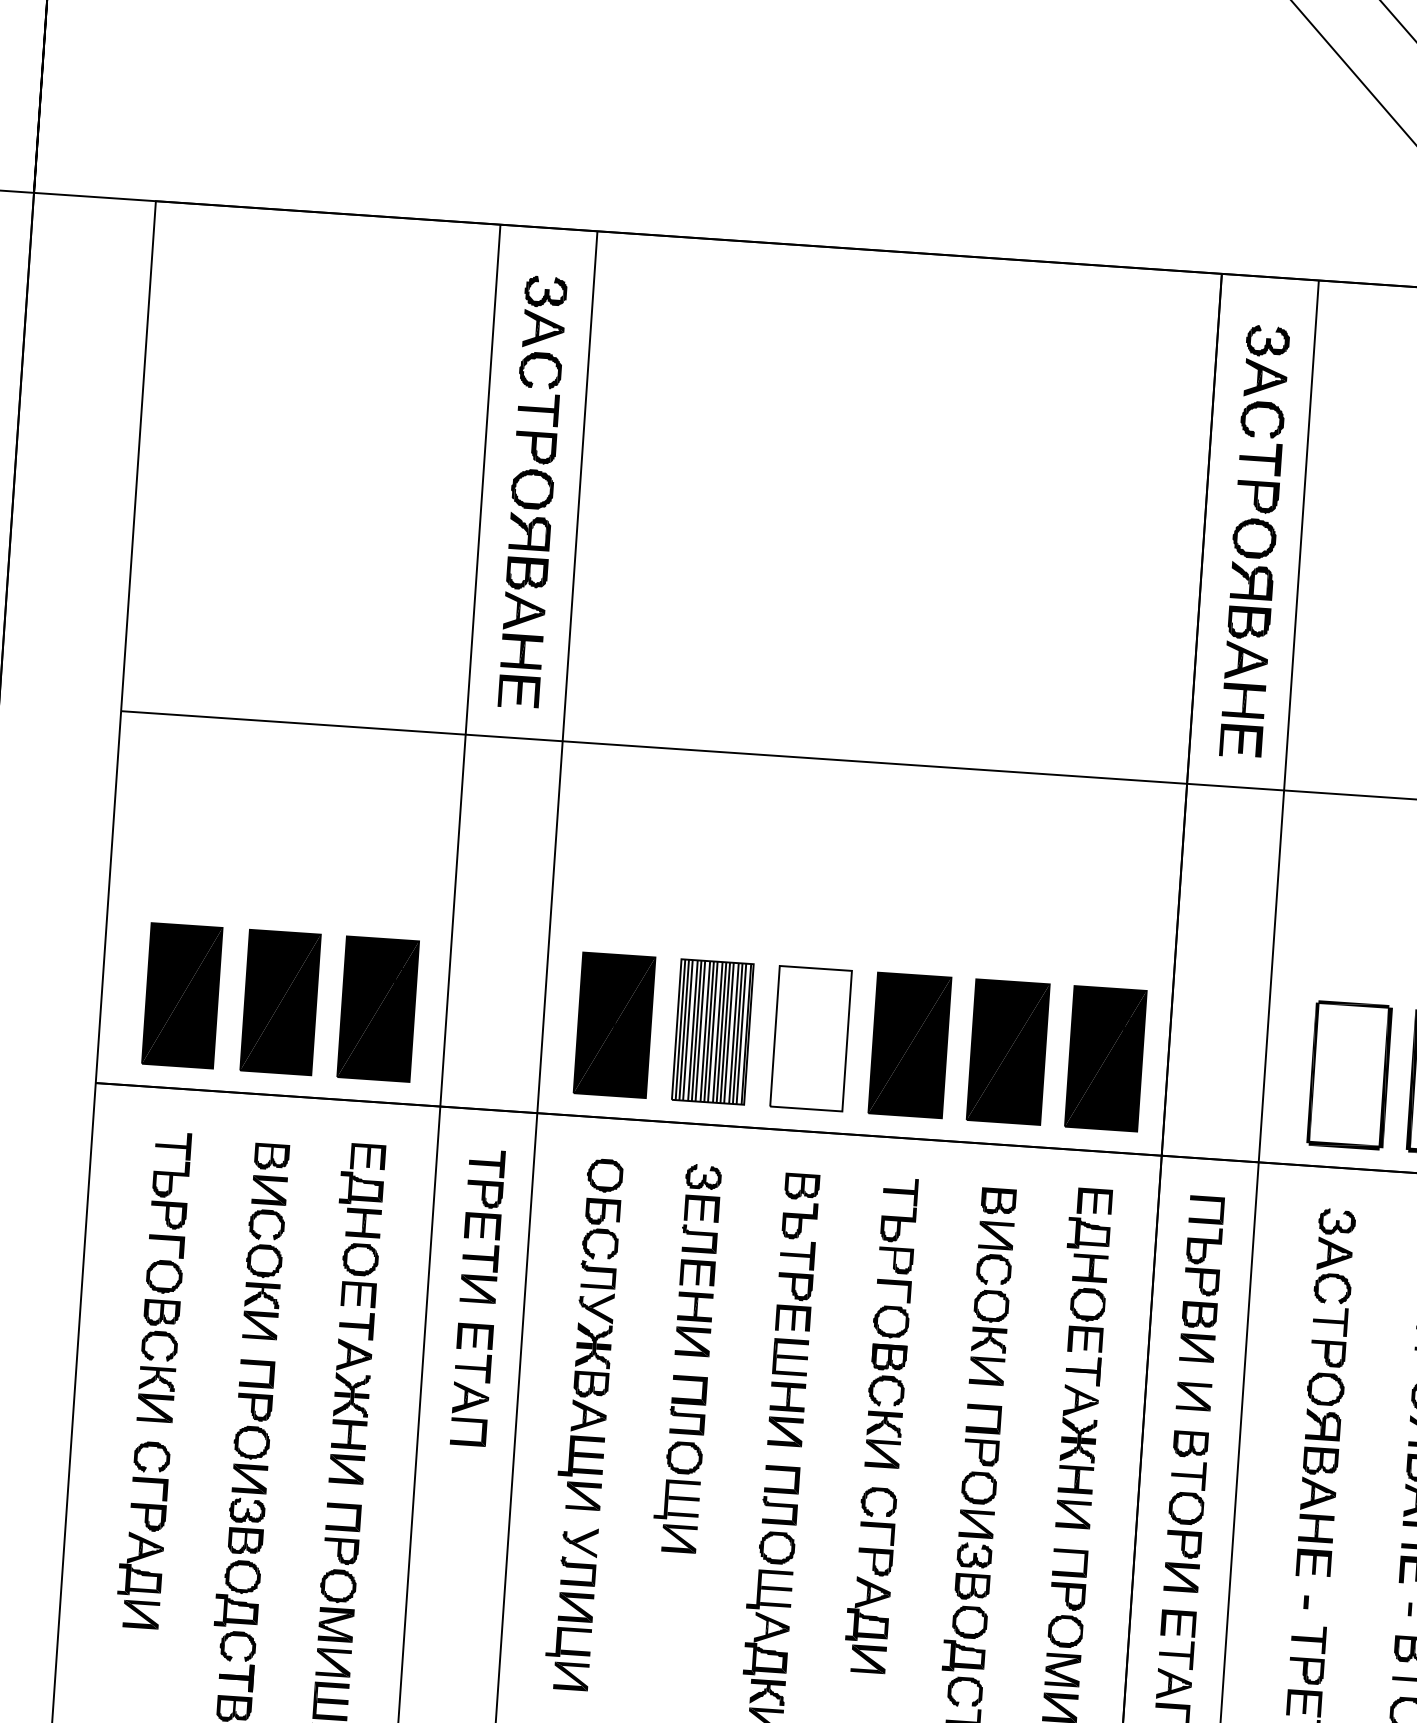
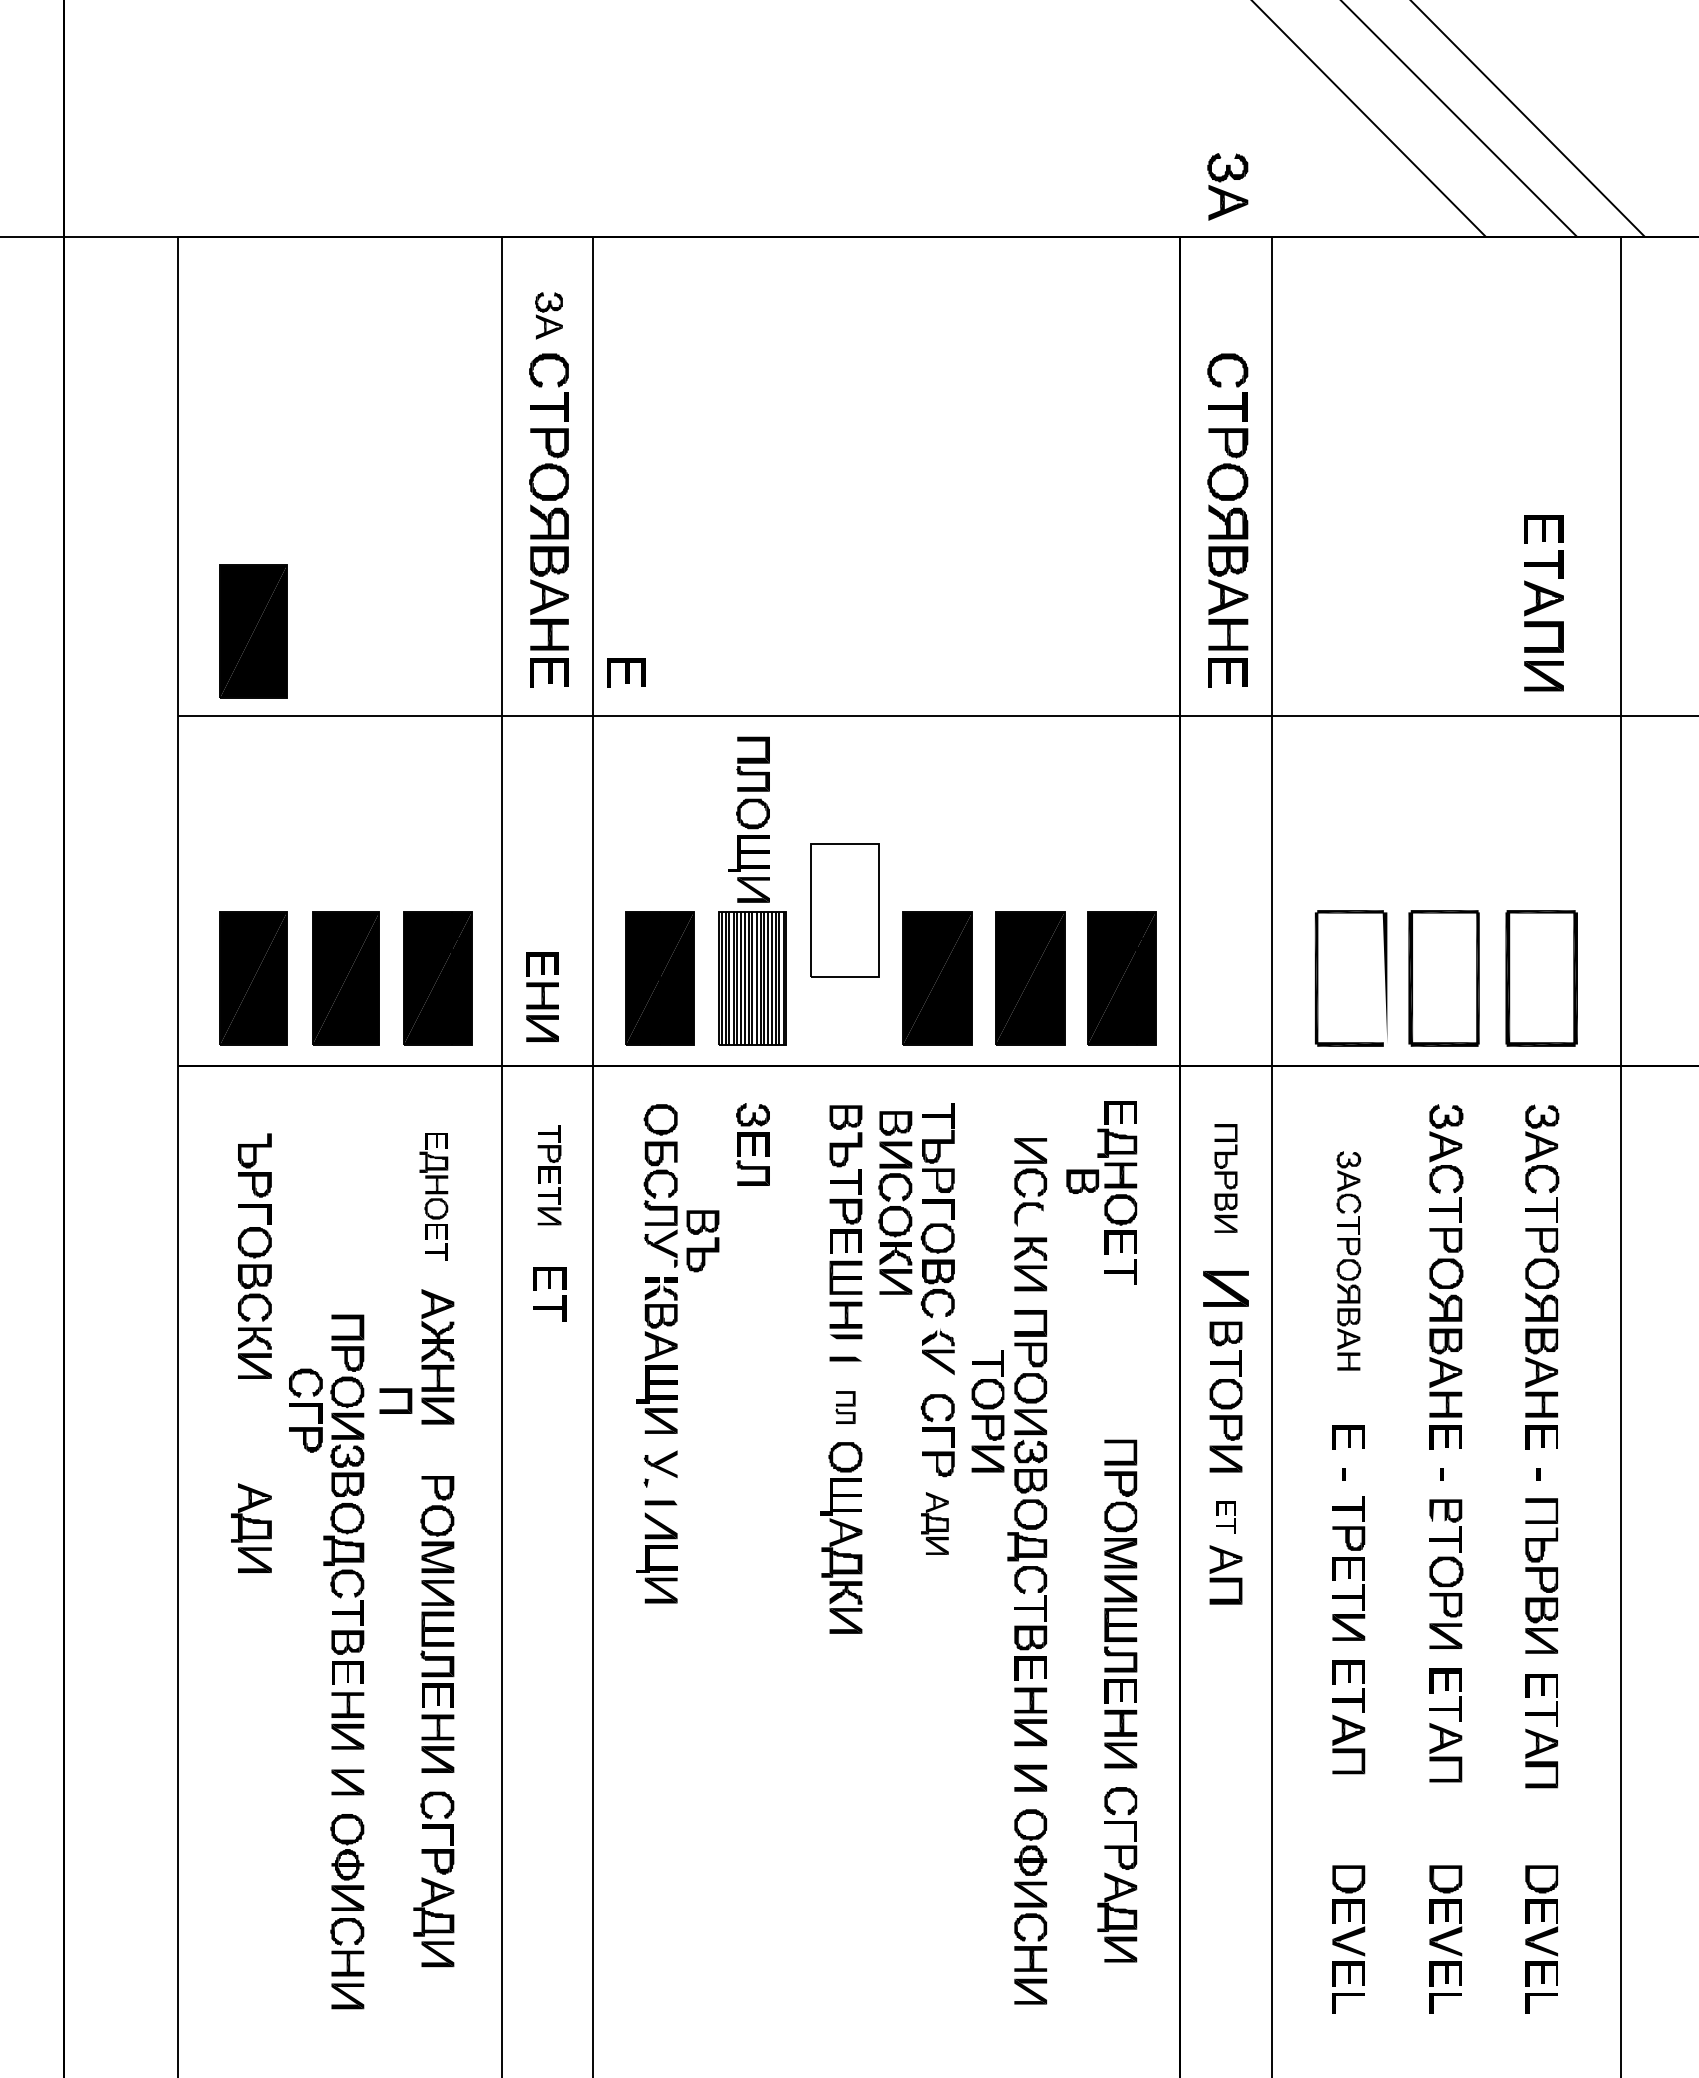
part: (543, 312) -> (548, 315), size x0.7
part: (1266, 361) -> (1227, 186), moved
part: (207, 626) -> (253, 631), added
part: (601, 697) -> (626, 672), added
part: (810, 1038) -> (844, 910), moved
fill: (1385, 1077) -> (1384, 978), removed
fill: (172, 1145) -> (254, 1119), removed
part: (998, 1201) -> (1082, 1181), moved
part: (482, 1225) -> (549, 1174), size x0.7
part: (265, 1240) -> (895, 1202), moved
part: (357, 1240) -> (433, 1196), size x0.7
part: (1201, 1279) -> (1225, 1178), size x0.7
part: (695, 1307) -> (542, 996), moved
part: (640, 1308) -> (702, 1241), added
fill: (993, 1308) -> (1032, 1219), removed
fill: (592, 1340) -> (659, 1274), removed
part: (1326, 1375) -> (1348, 1260), size x0.7
part: (1193, 1396) -> (1225, 1288), size x1.4
part: (469, 1414) -> (549, 1351), removed
fill: (884, 1417) -> (937, 1328), removed
fill: (785, 1431) -> (845, 1347), removed
part: (1077, 1456) -> (1120, 1352), removed
part: (679, 1463) -> (748, 819), moved
fill: (881, 1464) -> (937, 1372), removed
part: (149, 1486) -> (305, 1410), moved
part: (780, 1495) -> (845, 1407), size x0.6
part: (343, 1508) -> (395, 1392), moved
part: (931, 1509) -> (987, 1411), added
fill: (579, 1573) -> (662, 1493), removed
fill: (576, 1595) -> (660, 1514), removed
part: (866, 1624) -> (934, 1523), size x0.7
part: (1176, 1639) -> (1225, 1517), size x0.6
fill: (1403, 1649) -> (1438, 1512), removed

